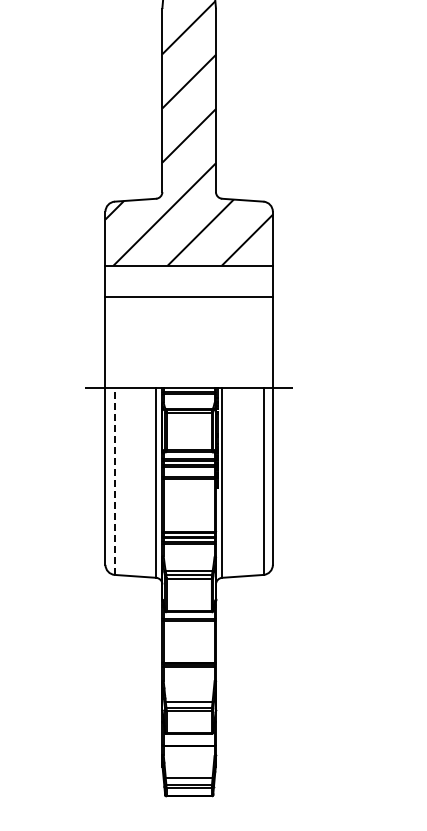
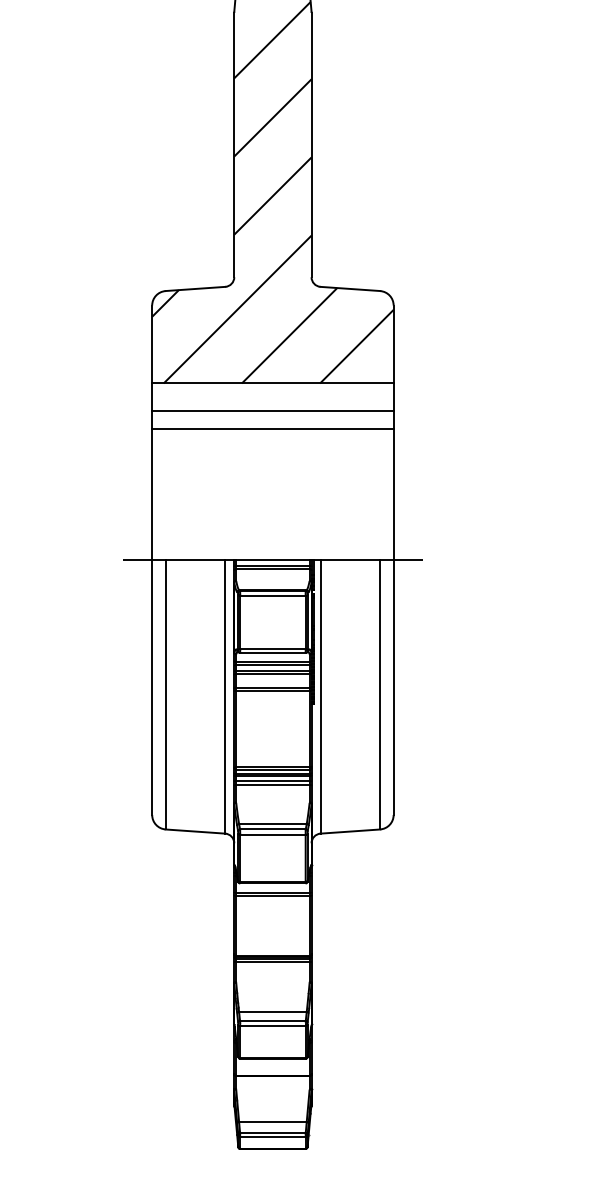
line: (188, 284) -> (271, 410), added
line: (114, 481) -> (165, 694), dashed -> solid

